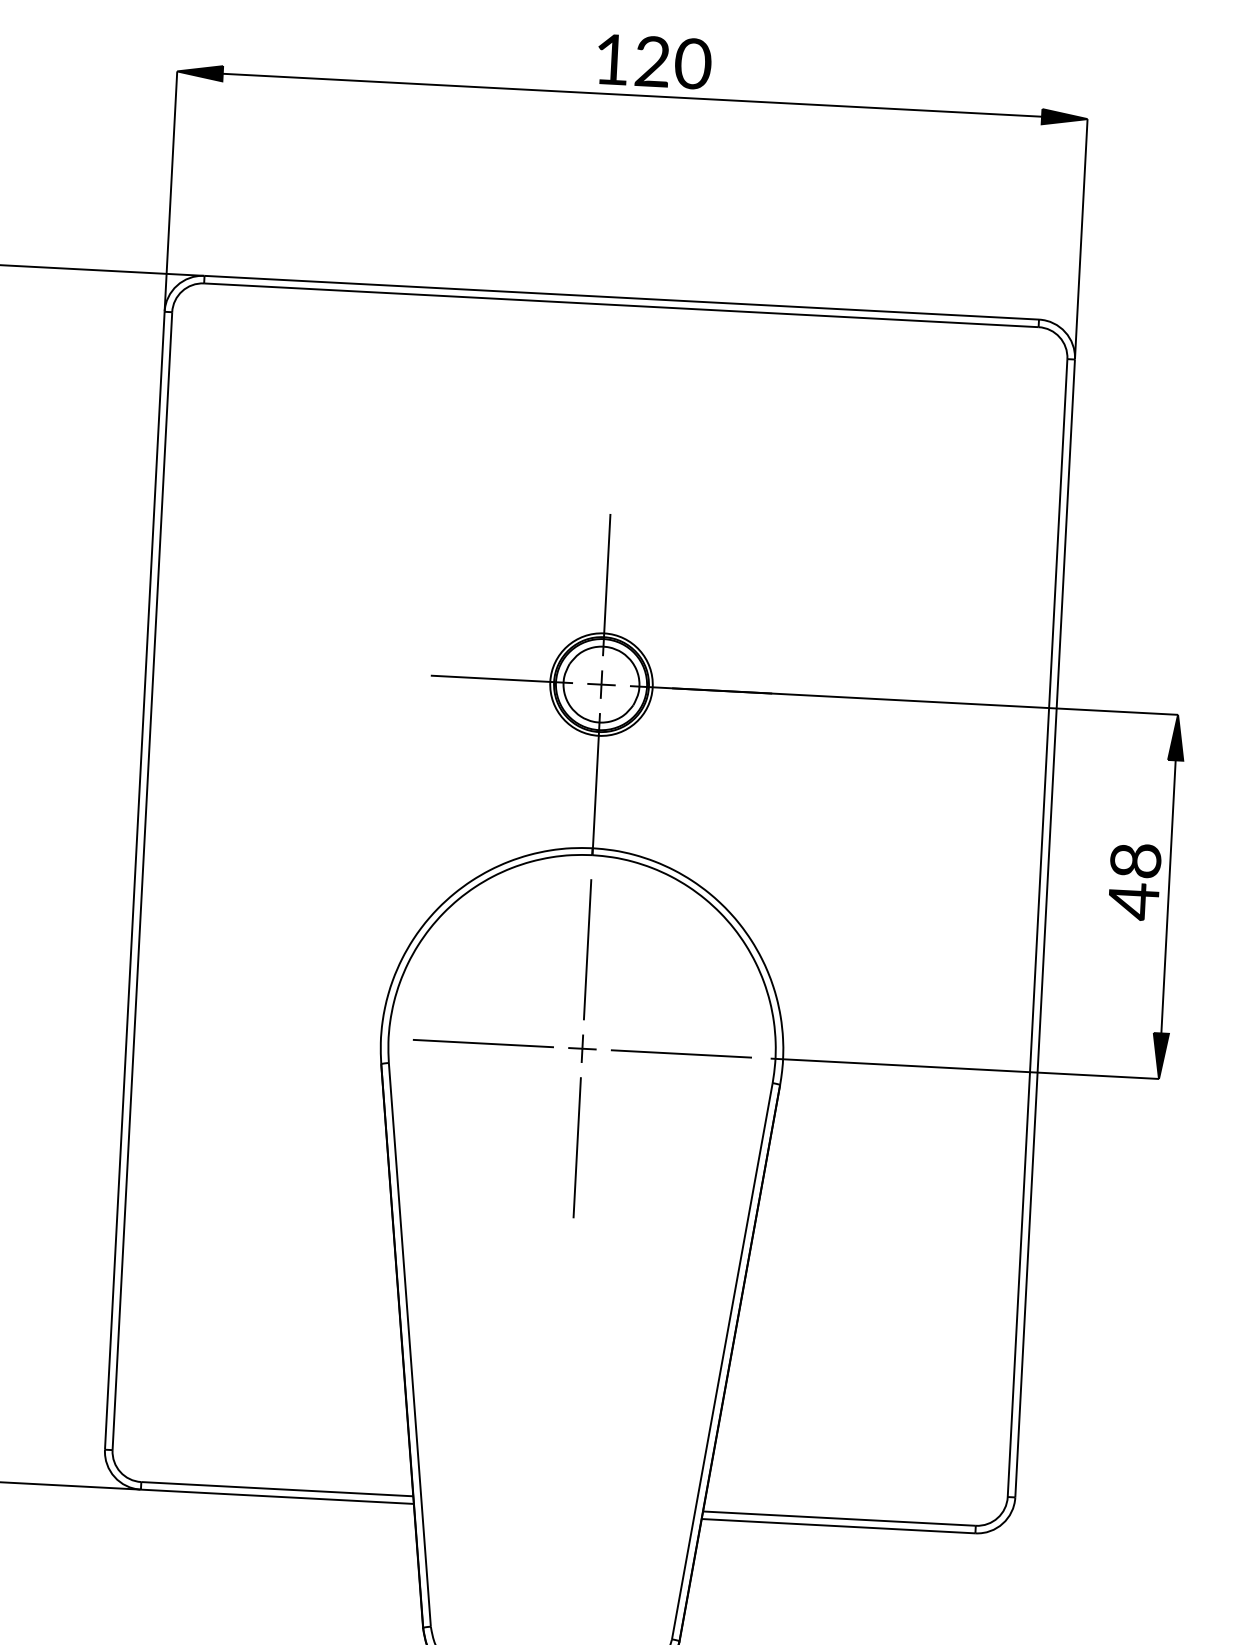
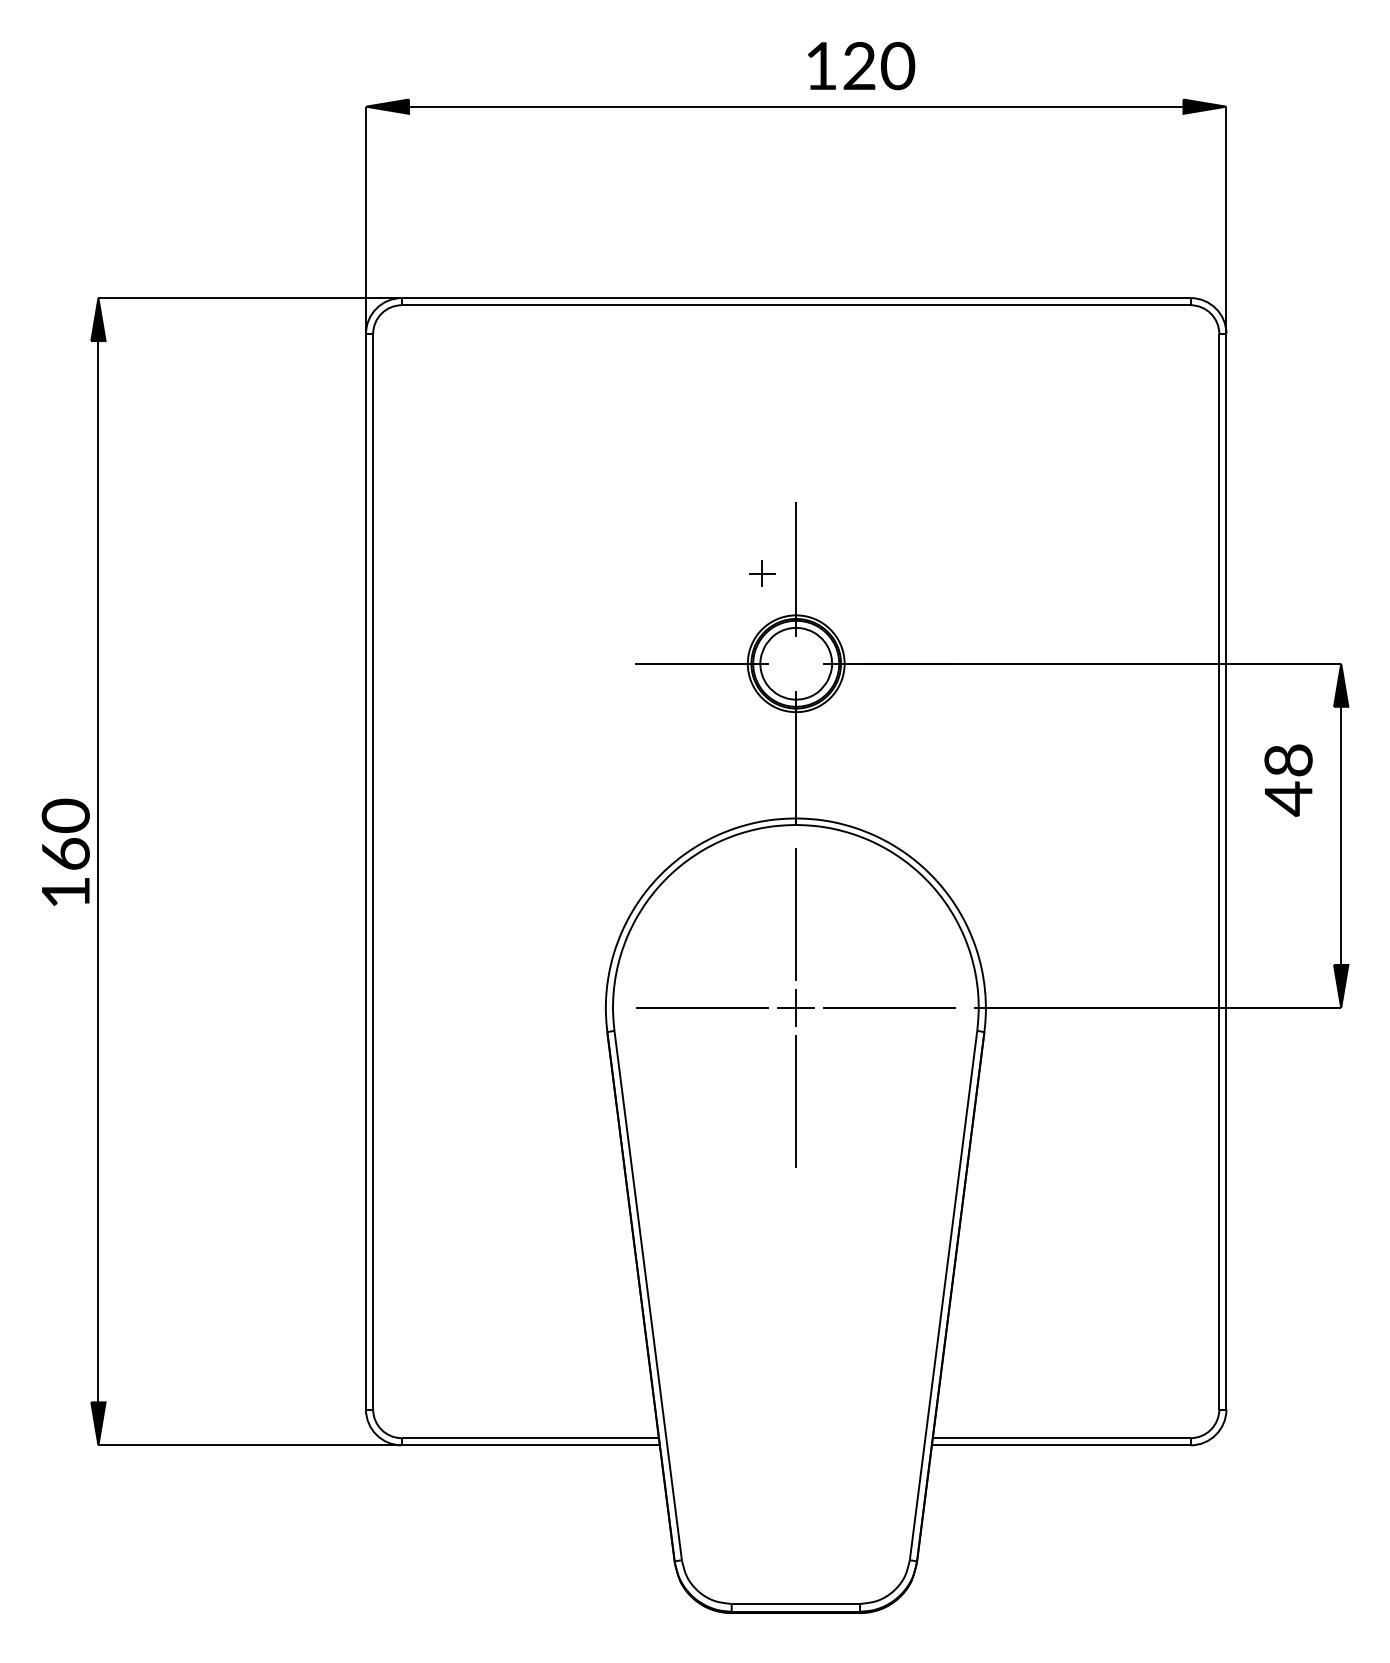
text: (654, 62) -> (861, 66), moved
part: (601, 684) -> (762, 573), moved
text: (1134, 882) -> (1288, 780), moved
part: (582, 1048) -> (796, 1007), size x1.4

